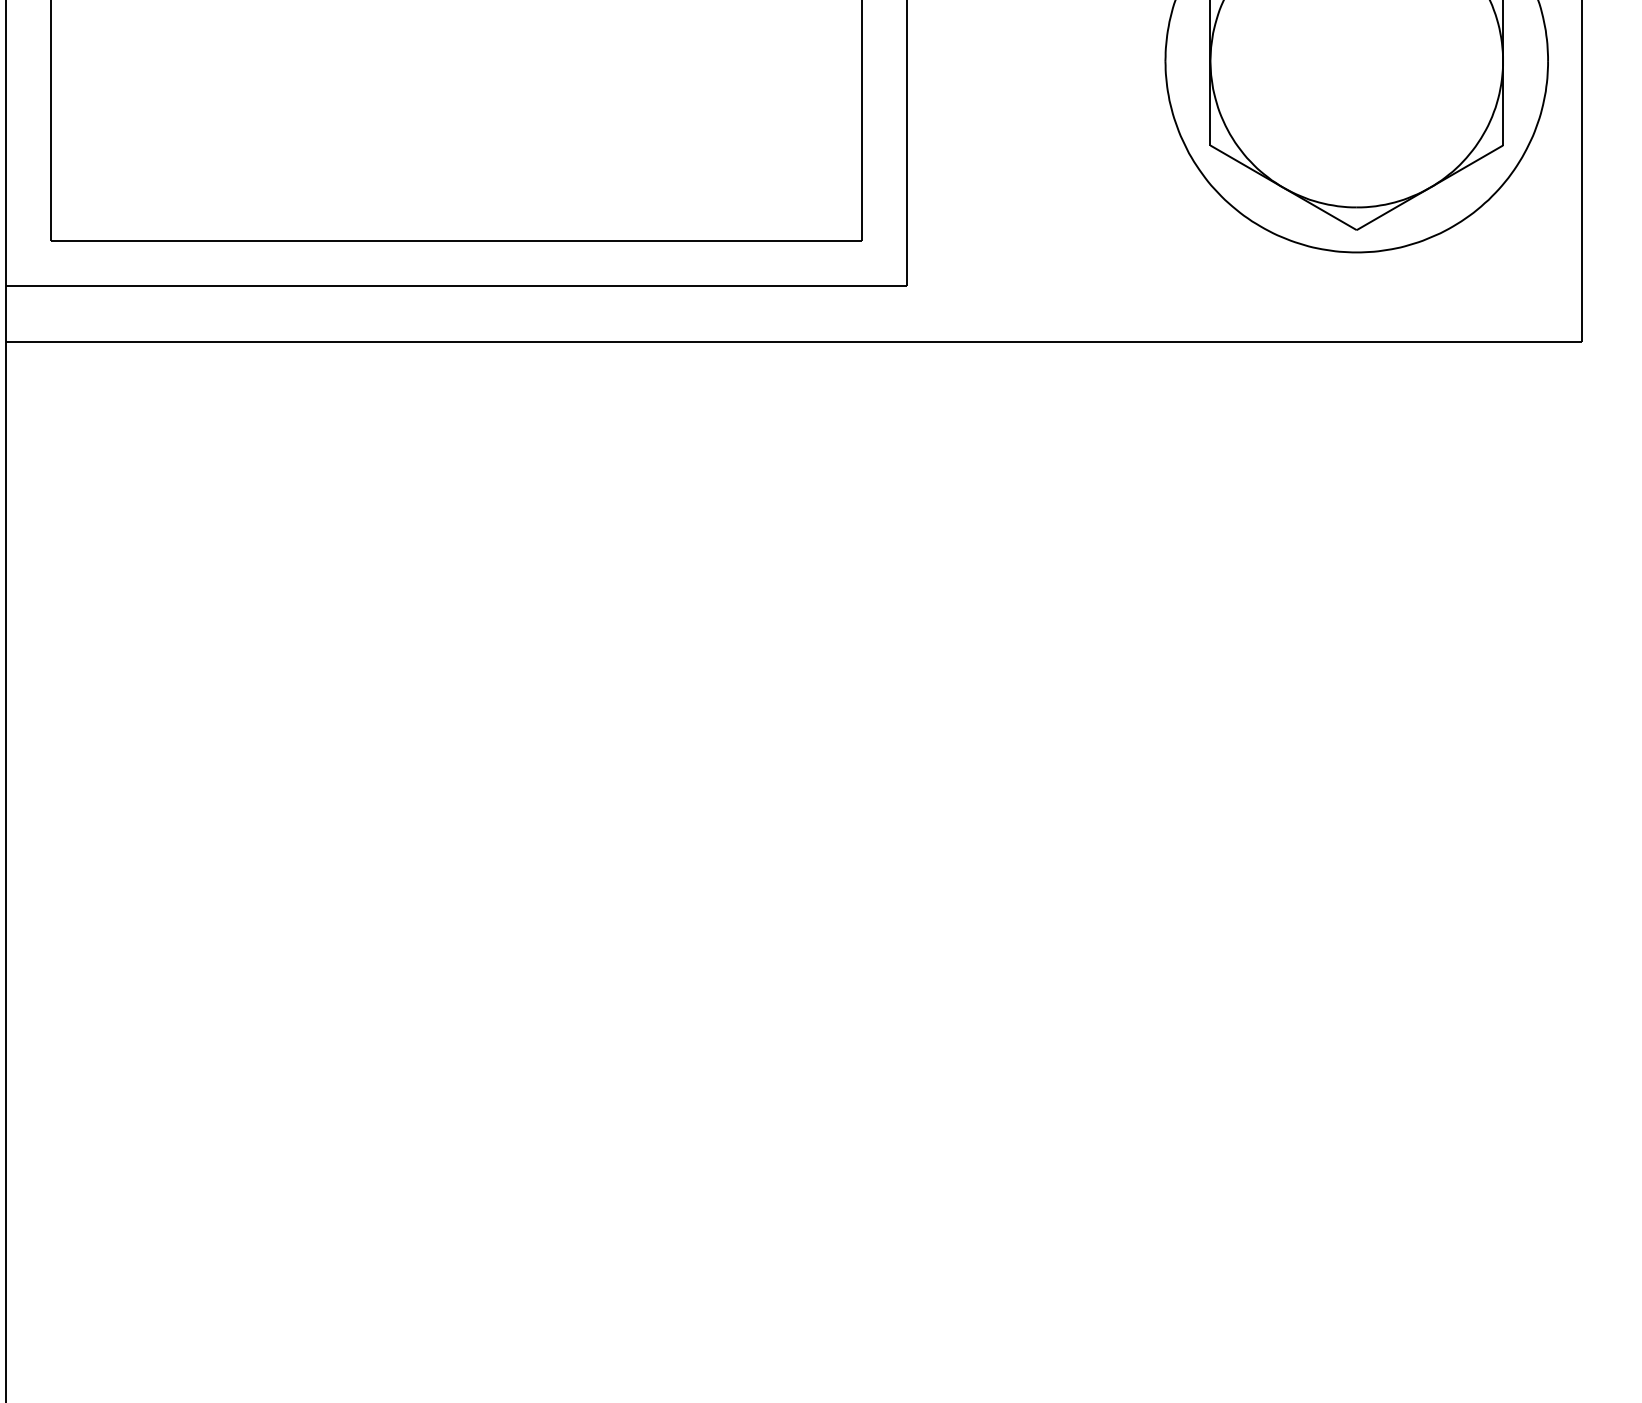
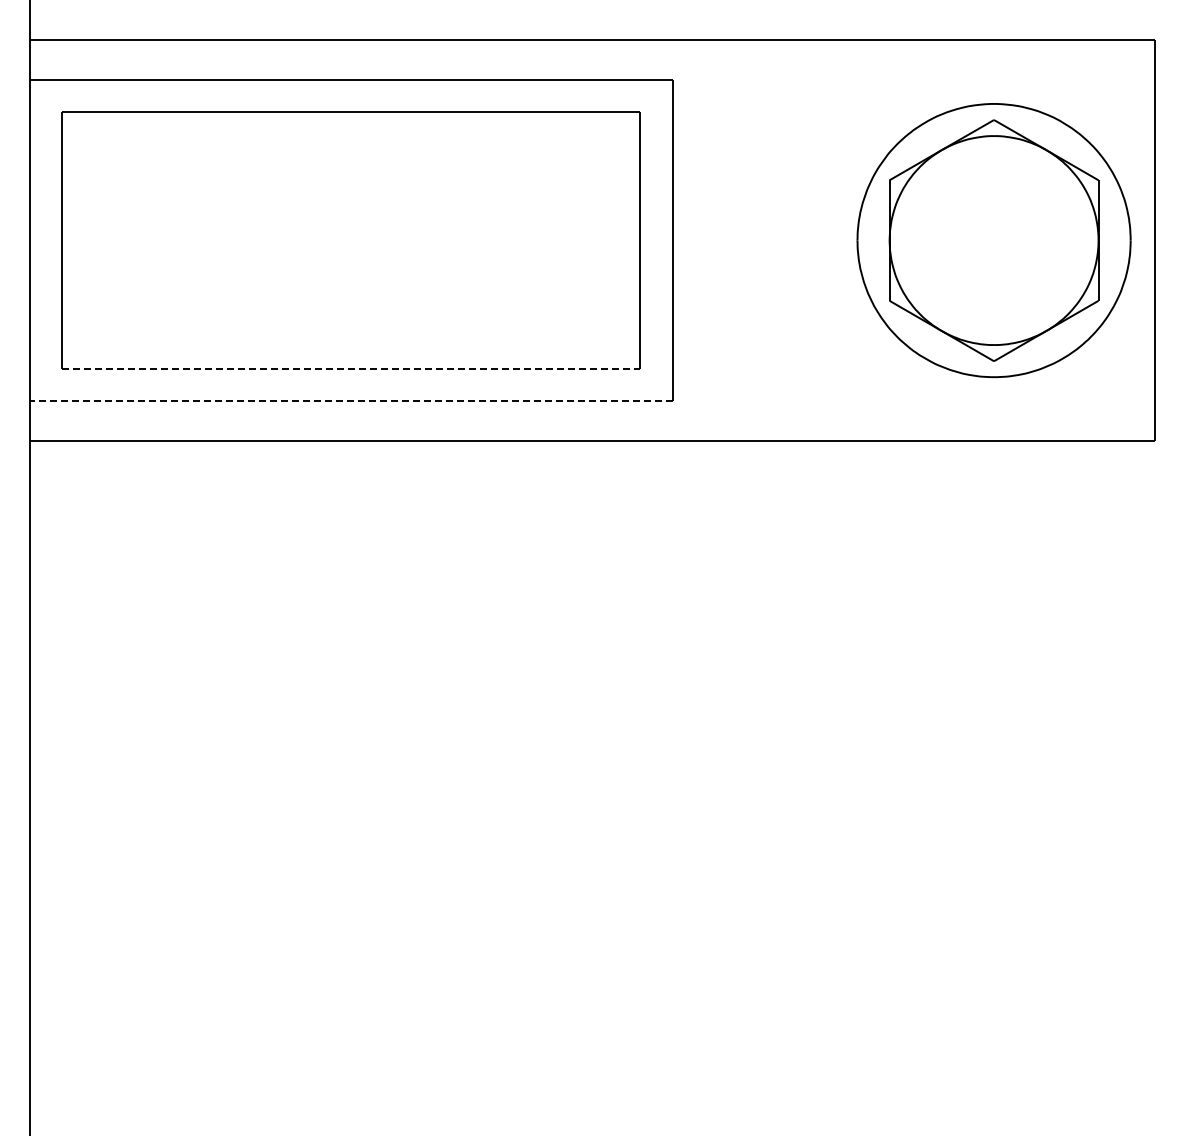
line: (456, 241) -> (351, 369), solid -> dashed
line: (455, 286) -> (350, 401), solid -> dashed

